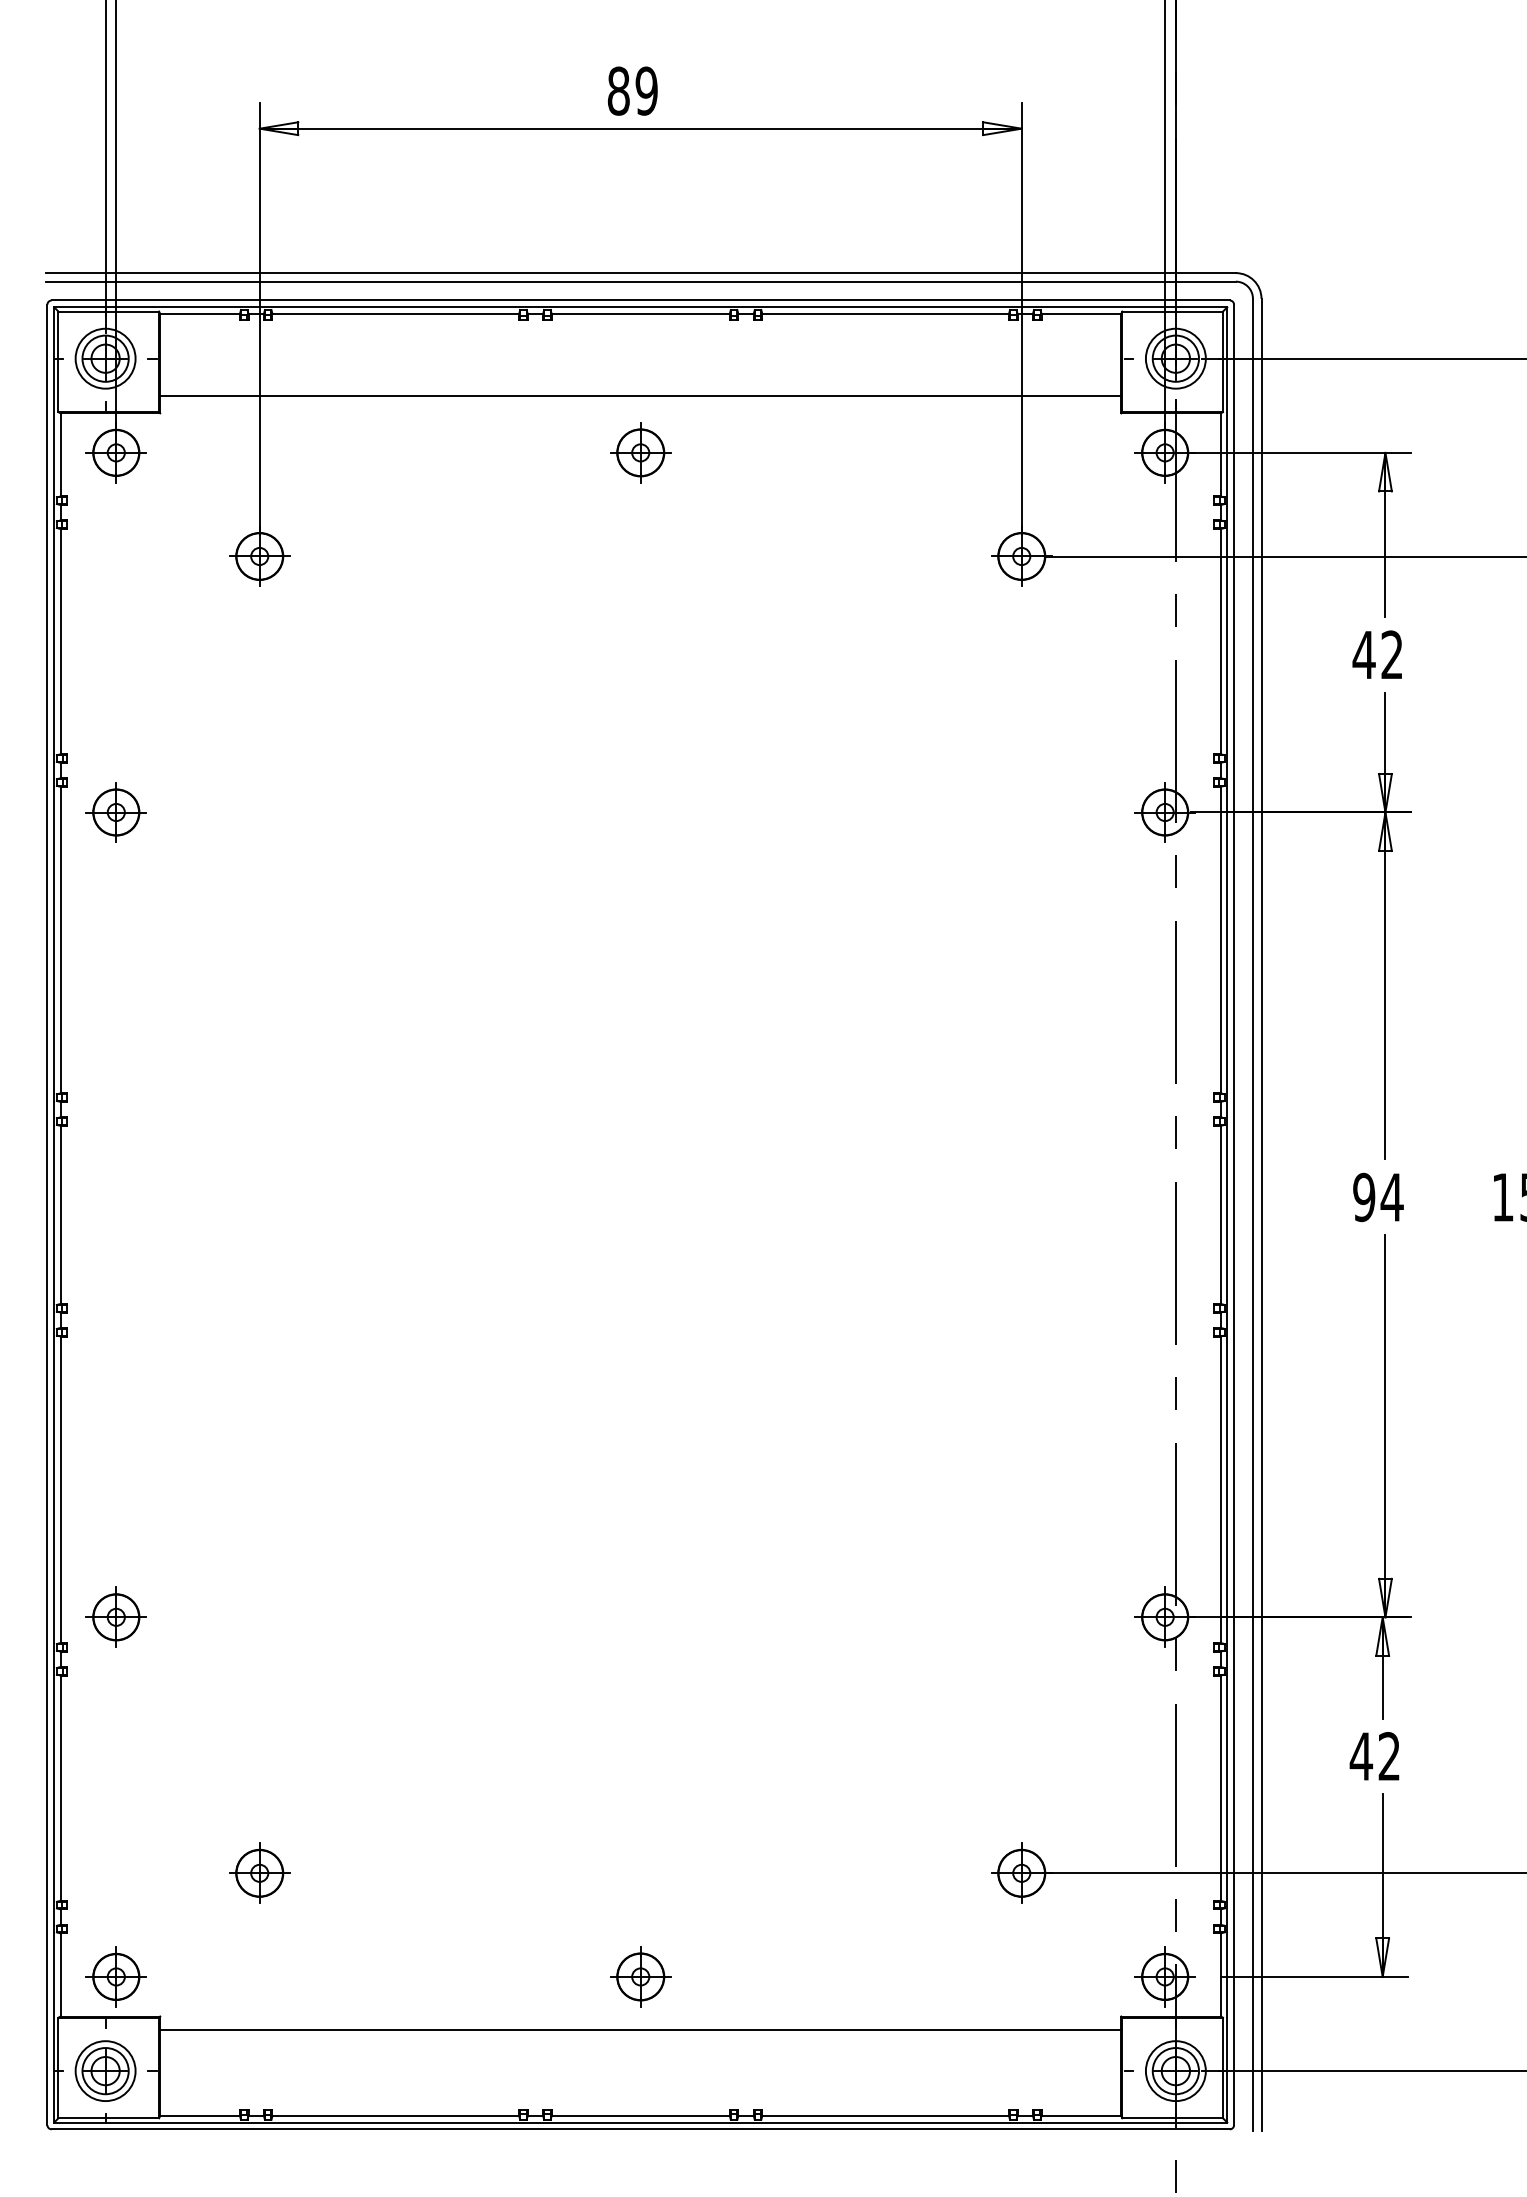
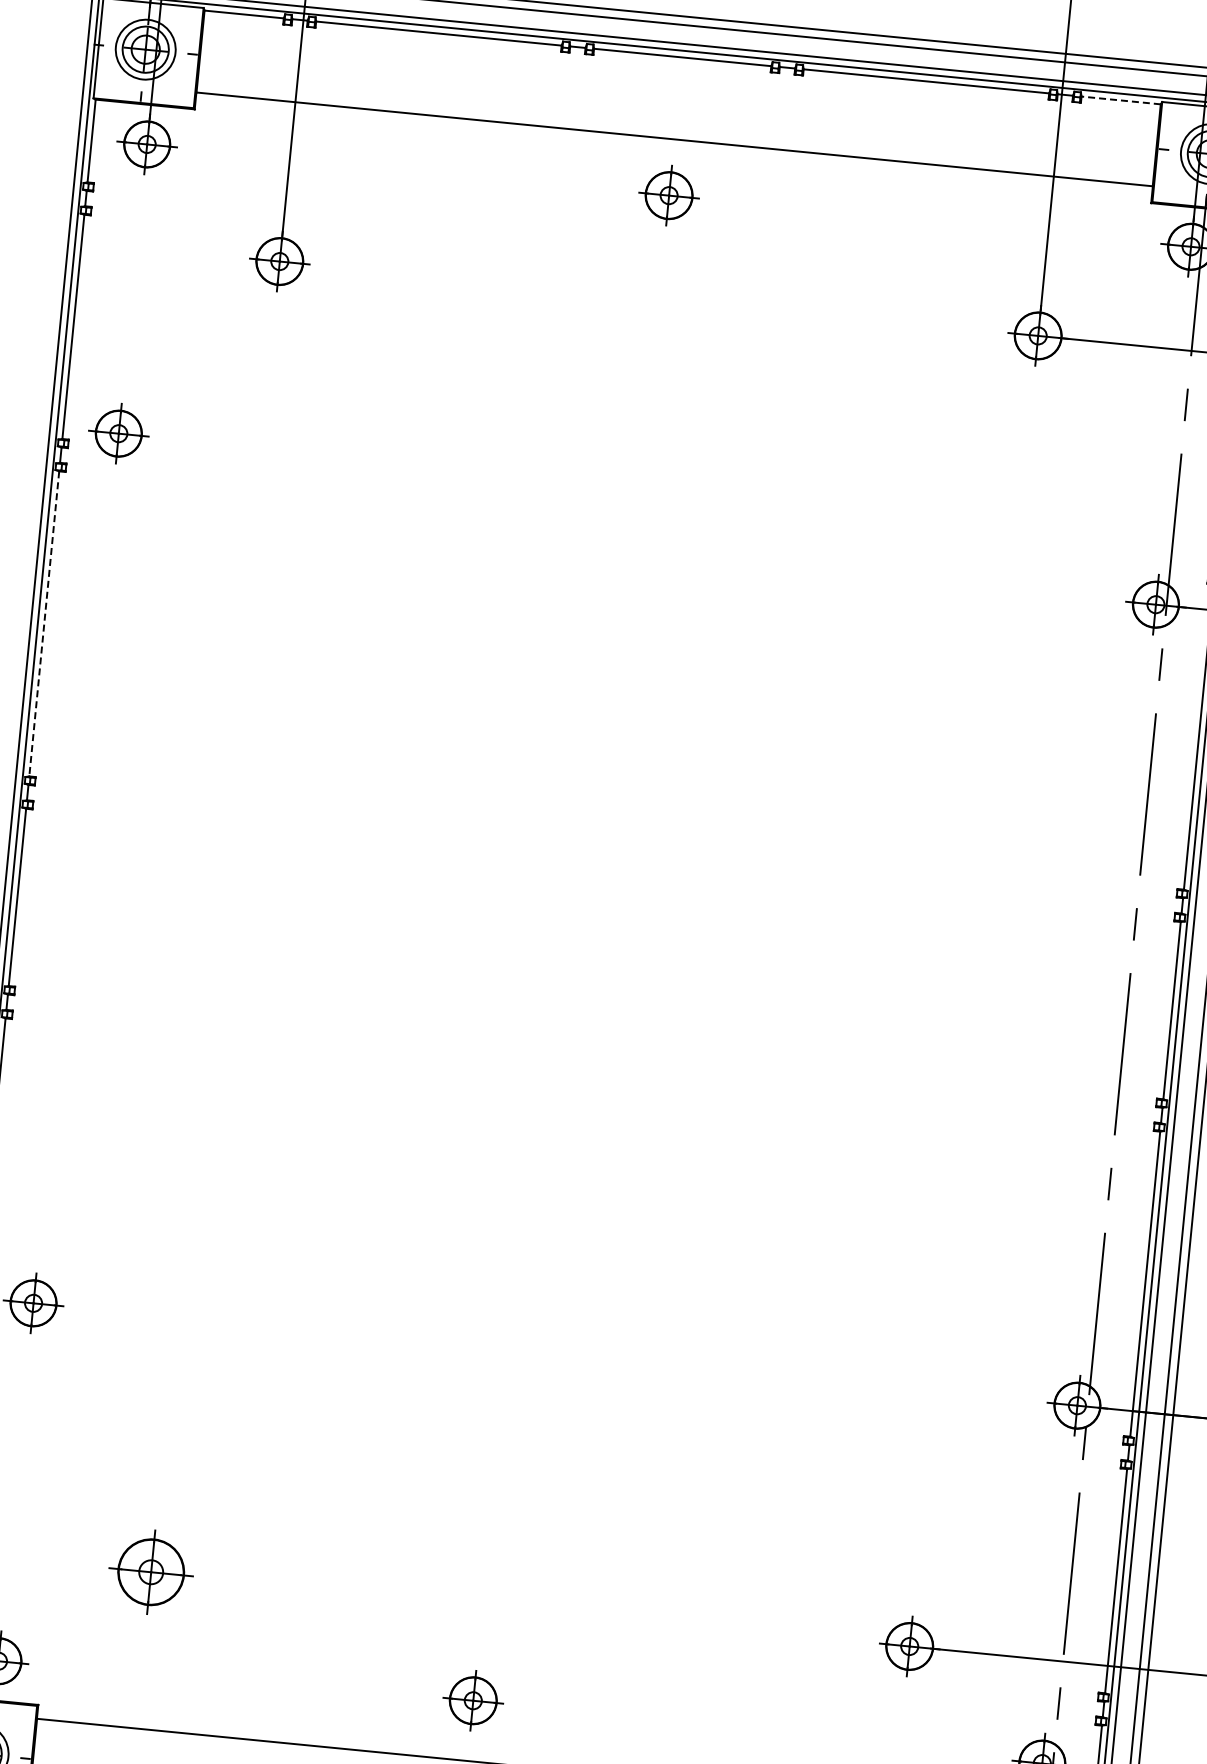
line: (1081, 314) -> (1121, 100), solid -> dashed
part: (115, 812) -> (118, 433), moved
line: (60, 940) -> (44, 624), solid -> dashed
part: (259, 1872) -> (151, 1571), size x1.4
part: (640, 1976) -> (473, 1700), moved

